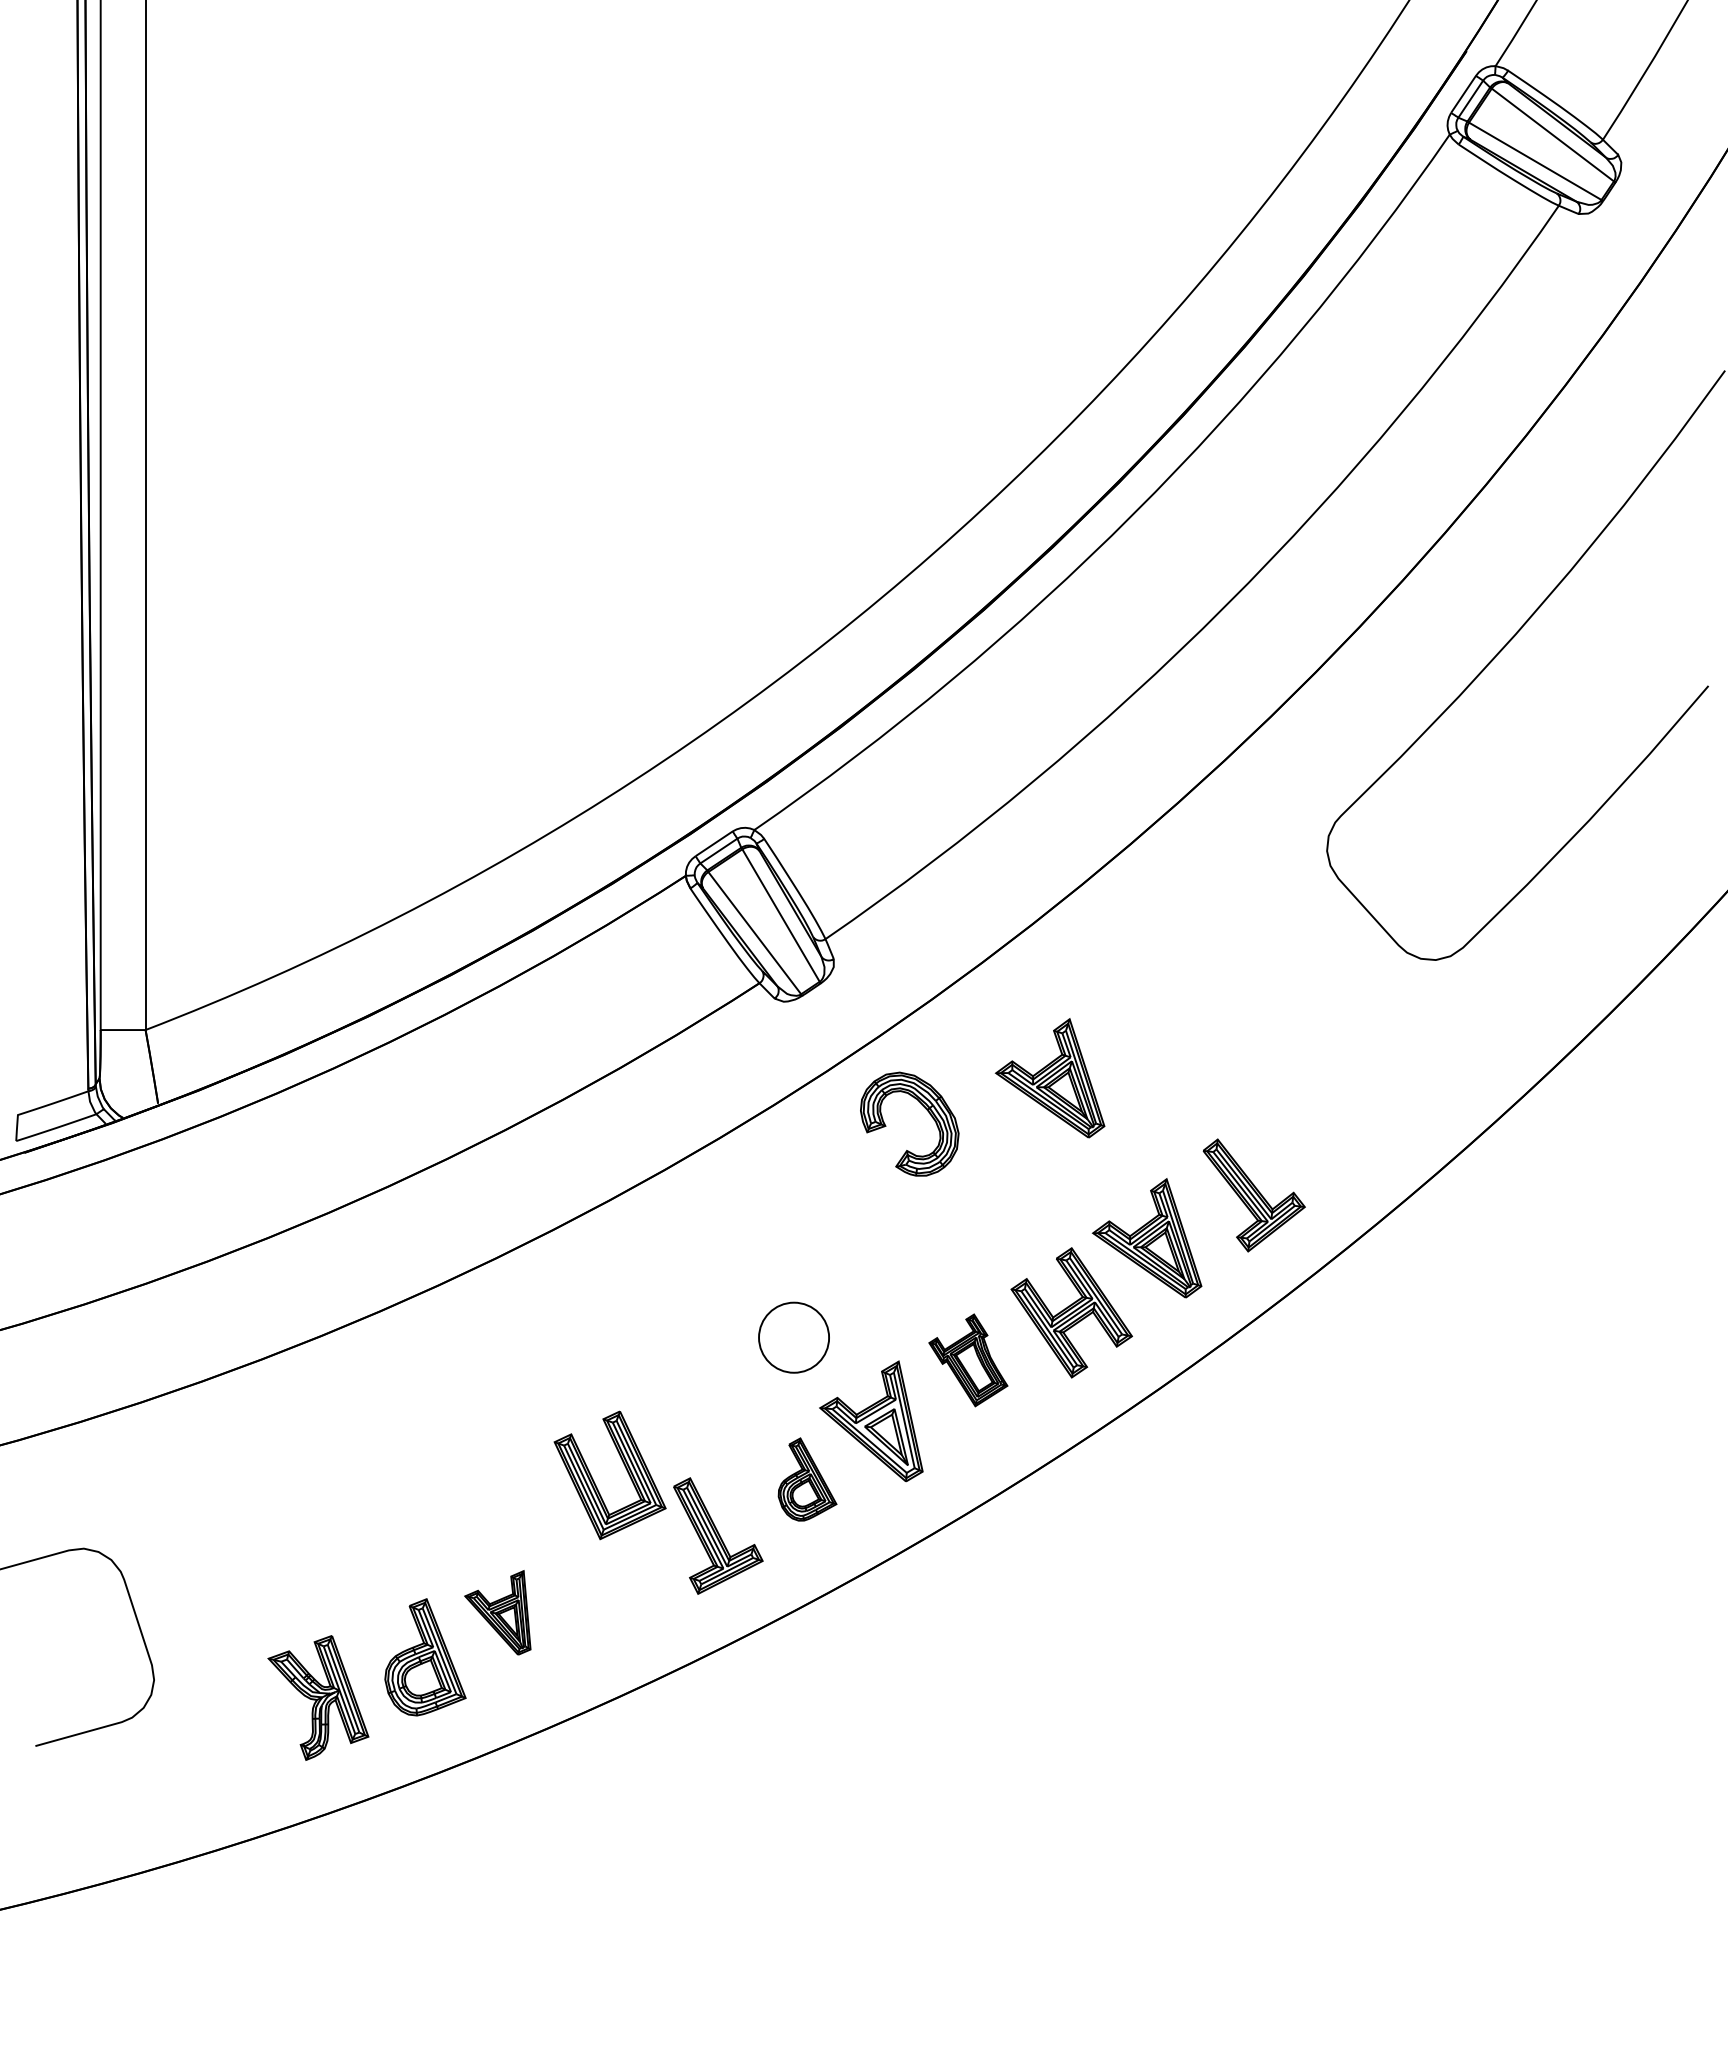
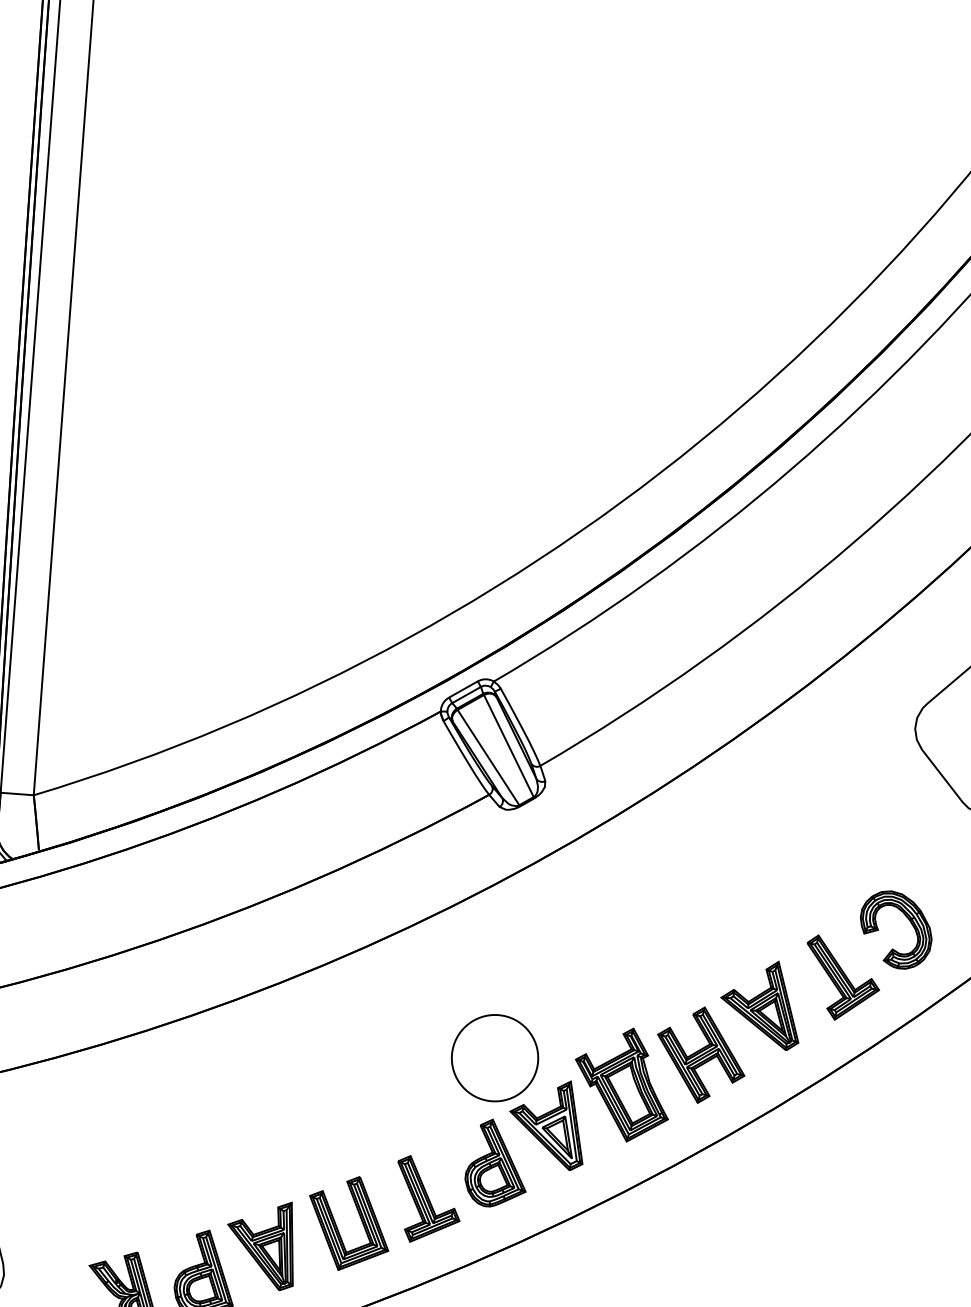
part: (1049, 1078) -> (697, 881), removed
part: (924, 1108) -> (907, 919), moved
circle: (793, 1337) -> (494, 1057), size x1.67
part: (968, 1360) -> (622, 1084), size x1.67
part: (807, 1479) -> (497, 1163), size x1.43
part: (595, 1483) -> (337, 1228), moved
part: (497, 1612) -> (261, 1244), size x1.43

